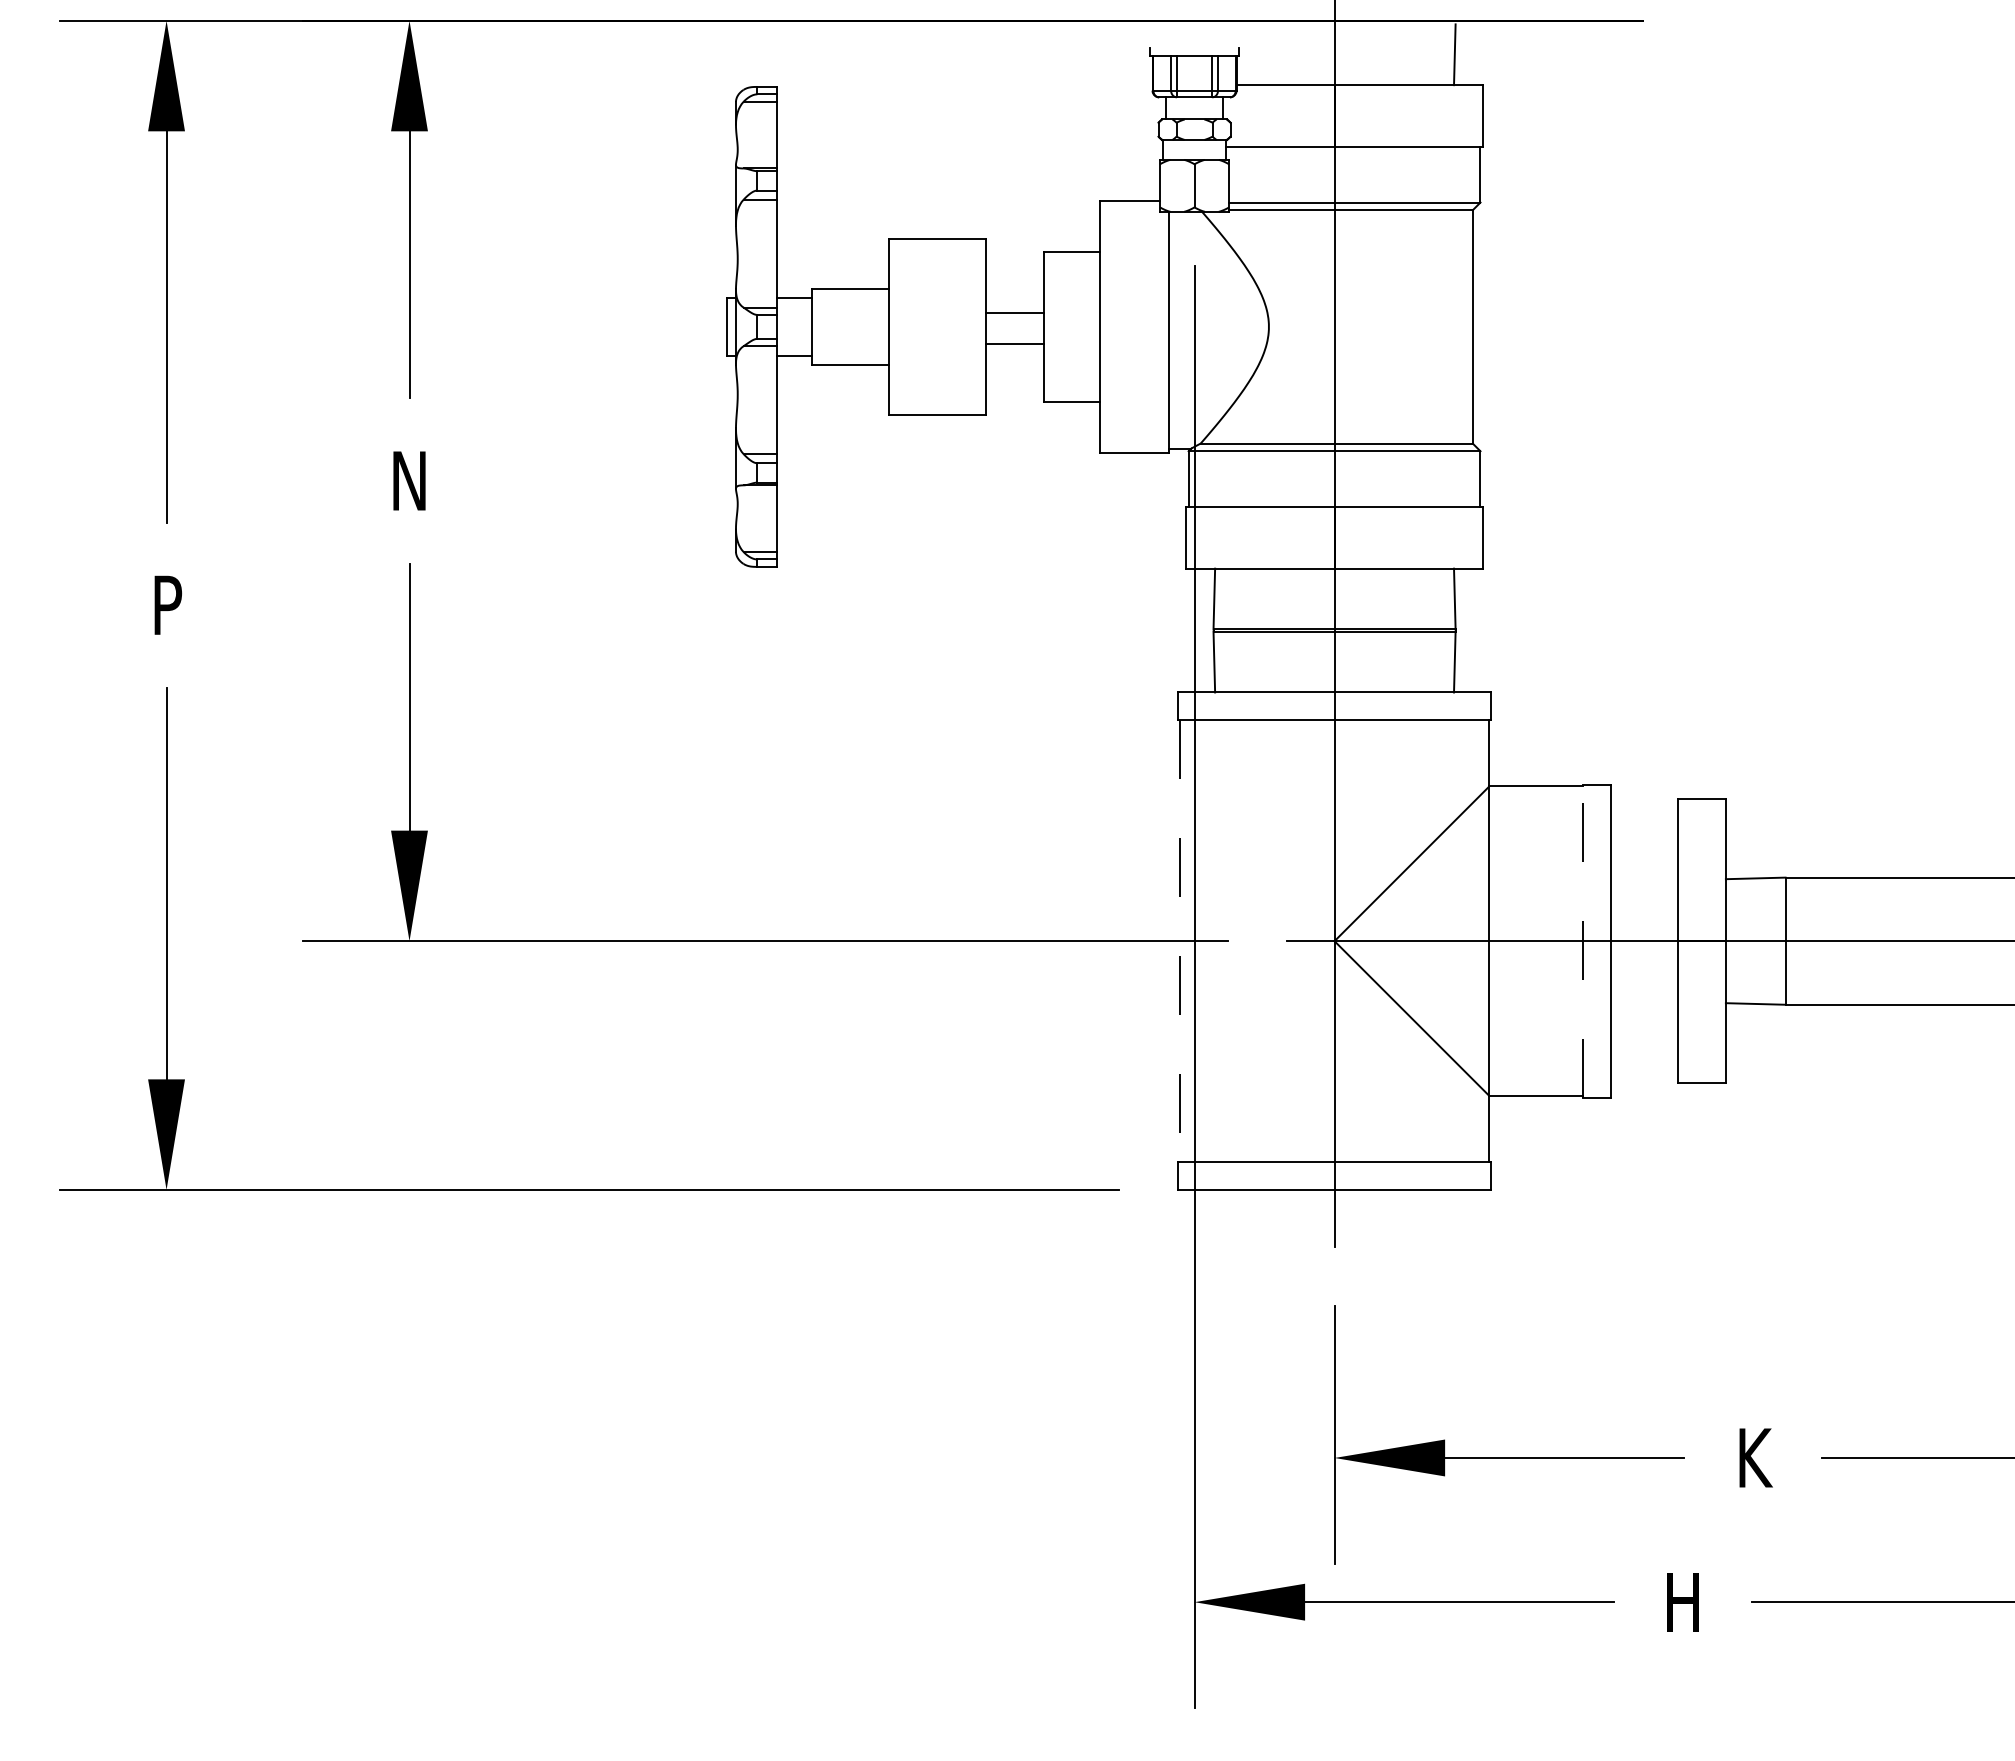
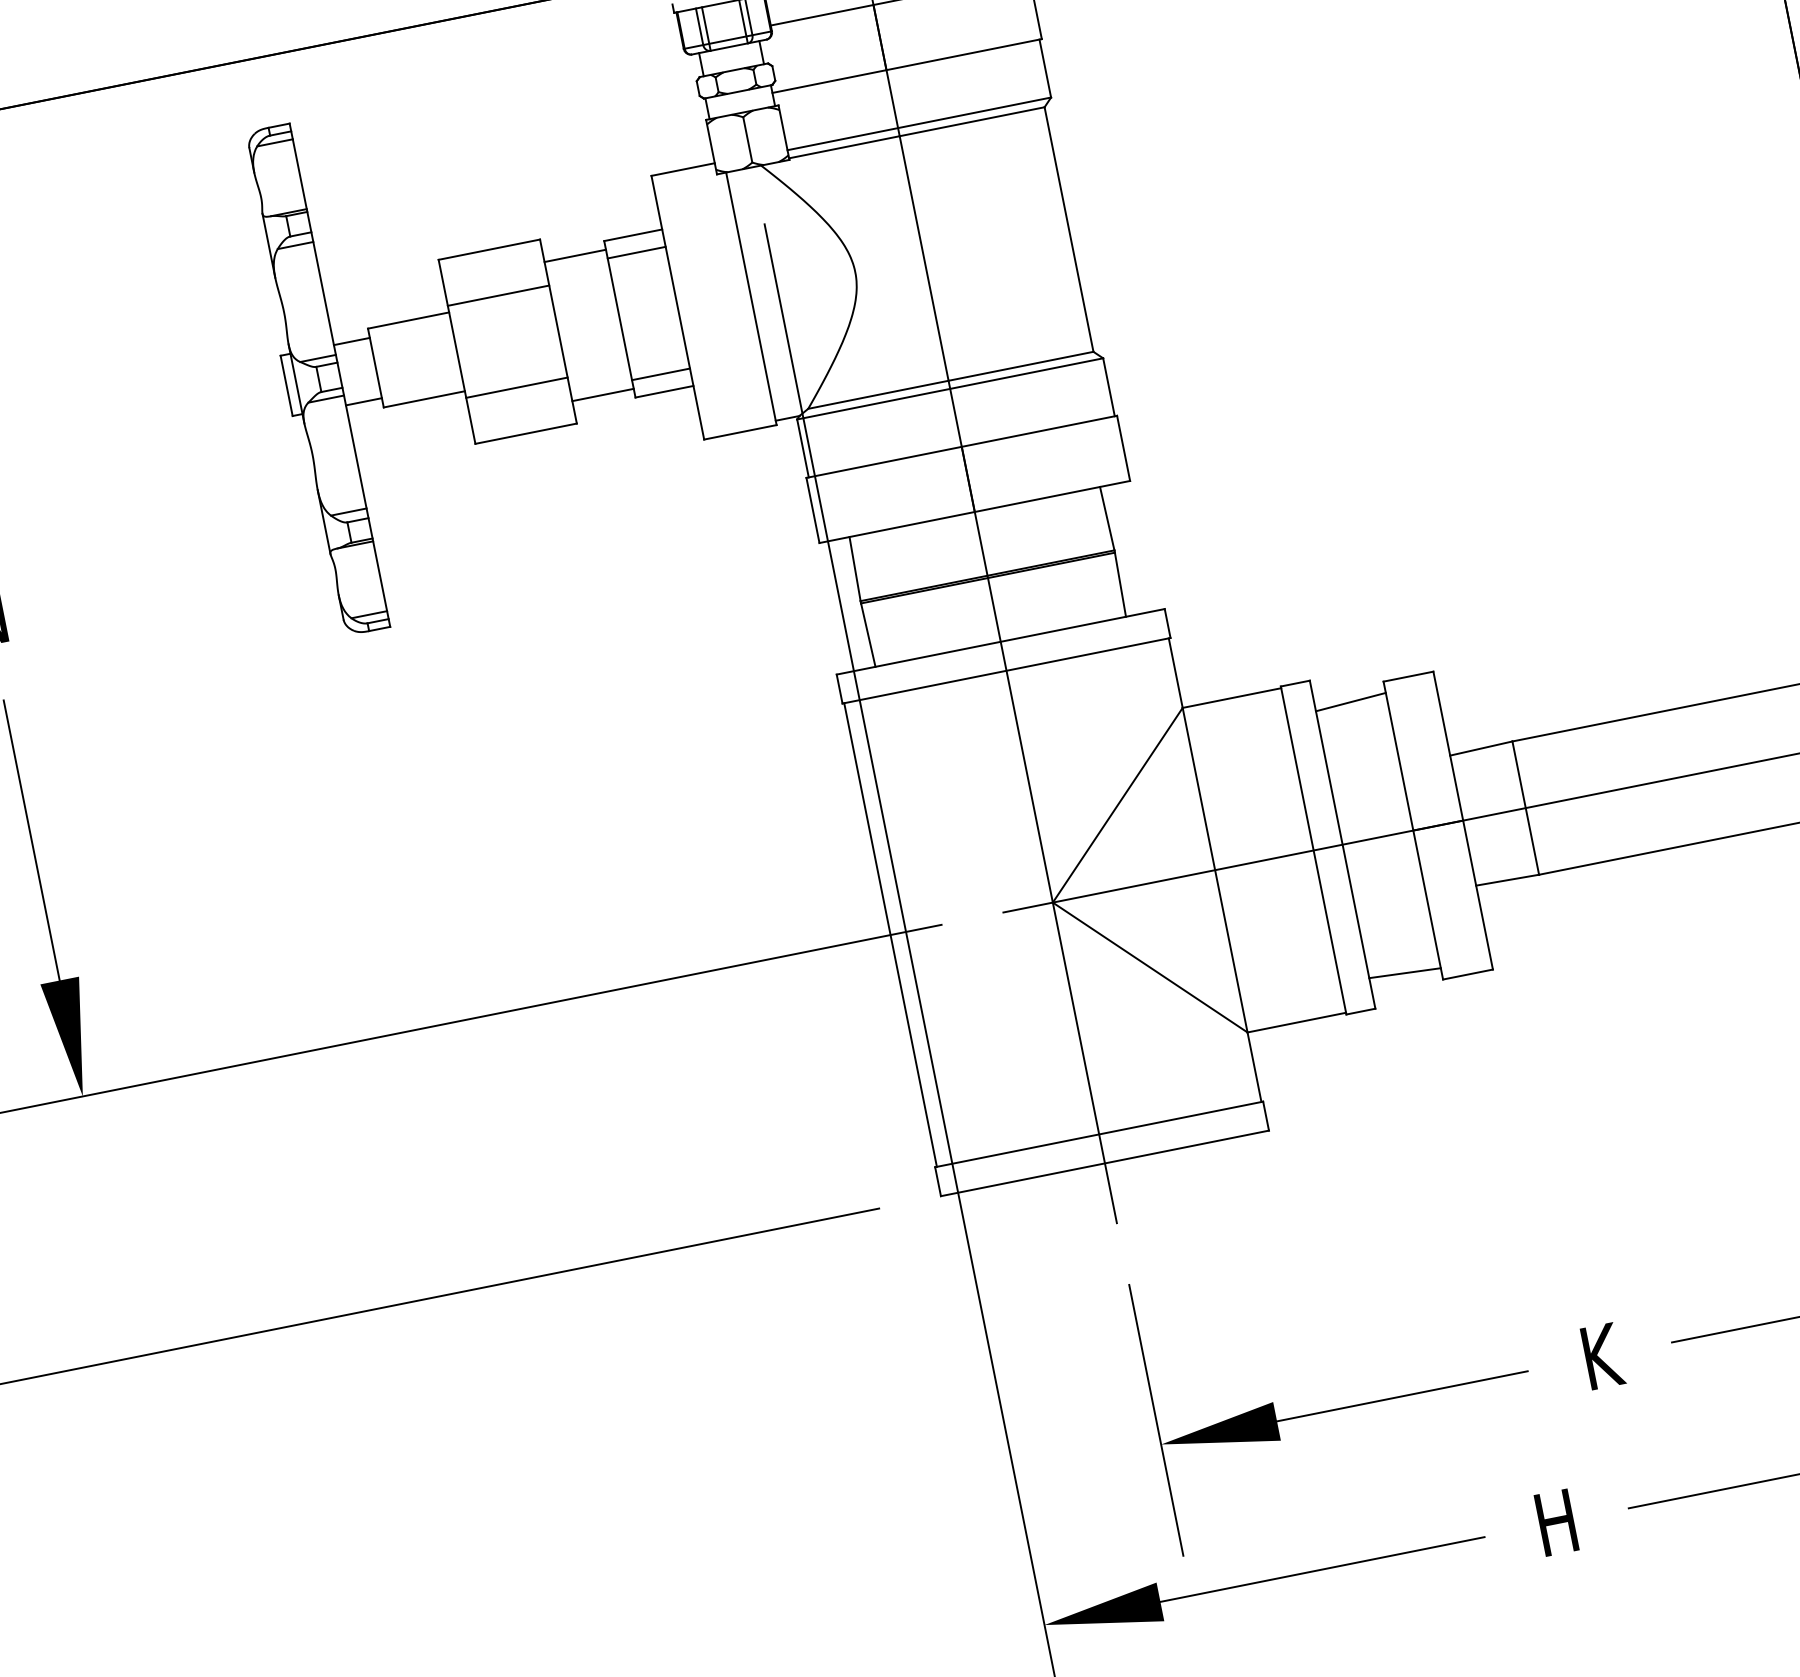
line: (1071, 268) -> (636, 252), added
line: (937, 283) -> (498, 296), added
line: (1014, 313) -> (602, 395), moved
line: (1014, 343) -> (574, 255), moved
line: (937, 370) -> (516, 387), added
line: (1071, 384) -> (660, 374), added
line: (1644, 811) -> (1350, 701), added
line: (1583, 940) -> (1313, 849), dashed -> solid
line: (1179, 941) -> (890, 935), dashed -> solid
line: (1644, 1070) -> (1404, 973), added

